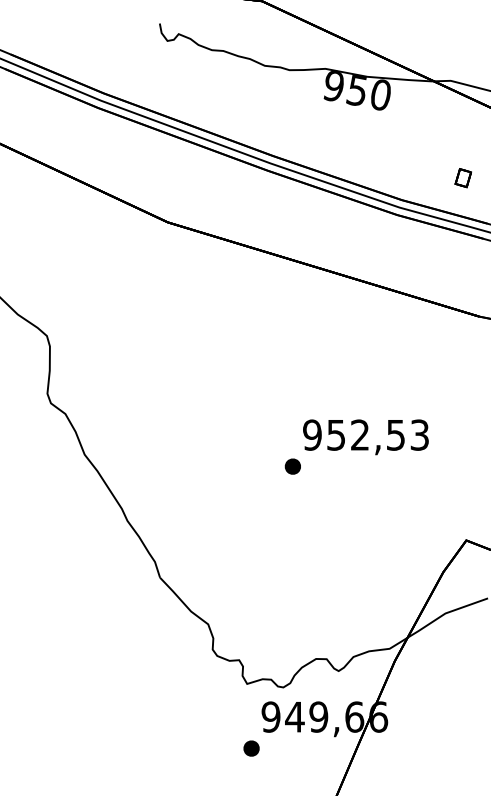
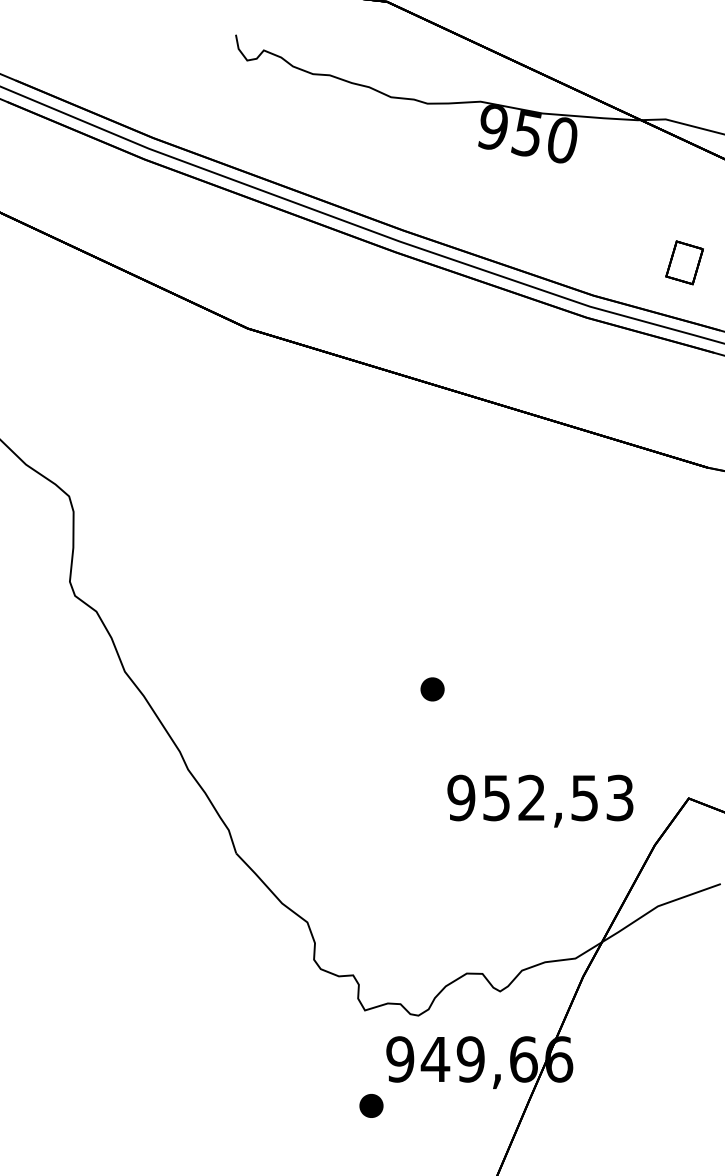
part: (462, 178) -> (683, 263), size x1.6
text: (365, 437) -> (539, 801), moved

